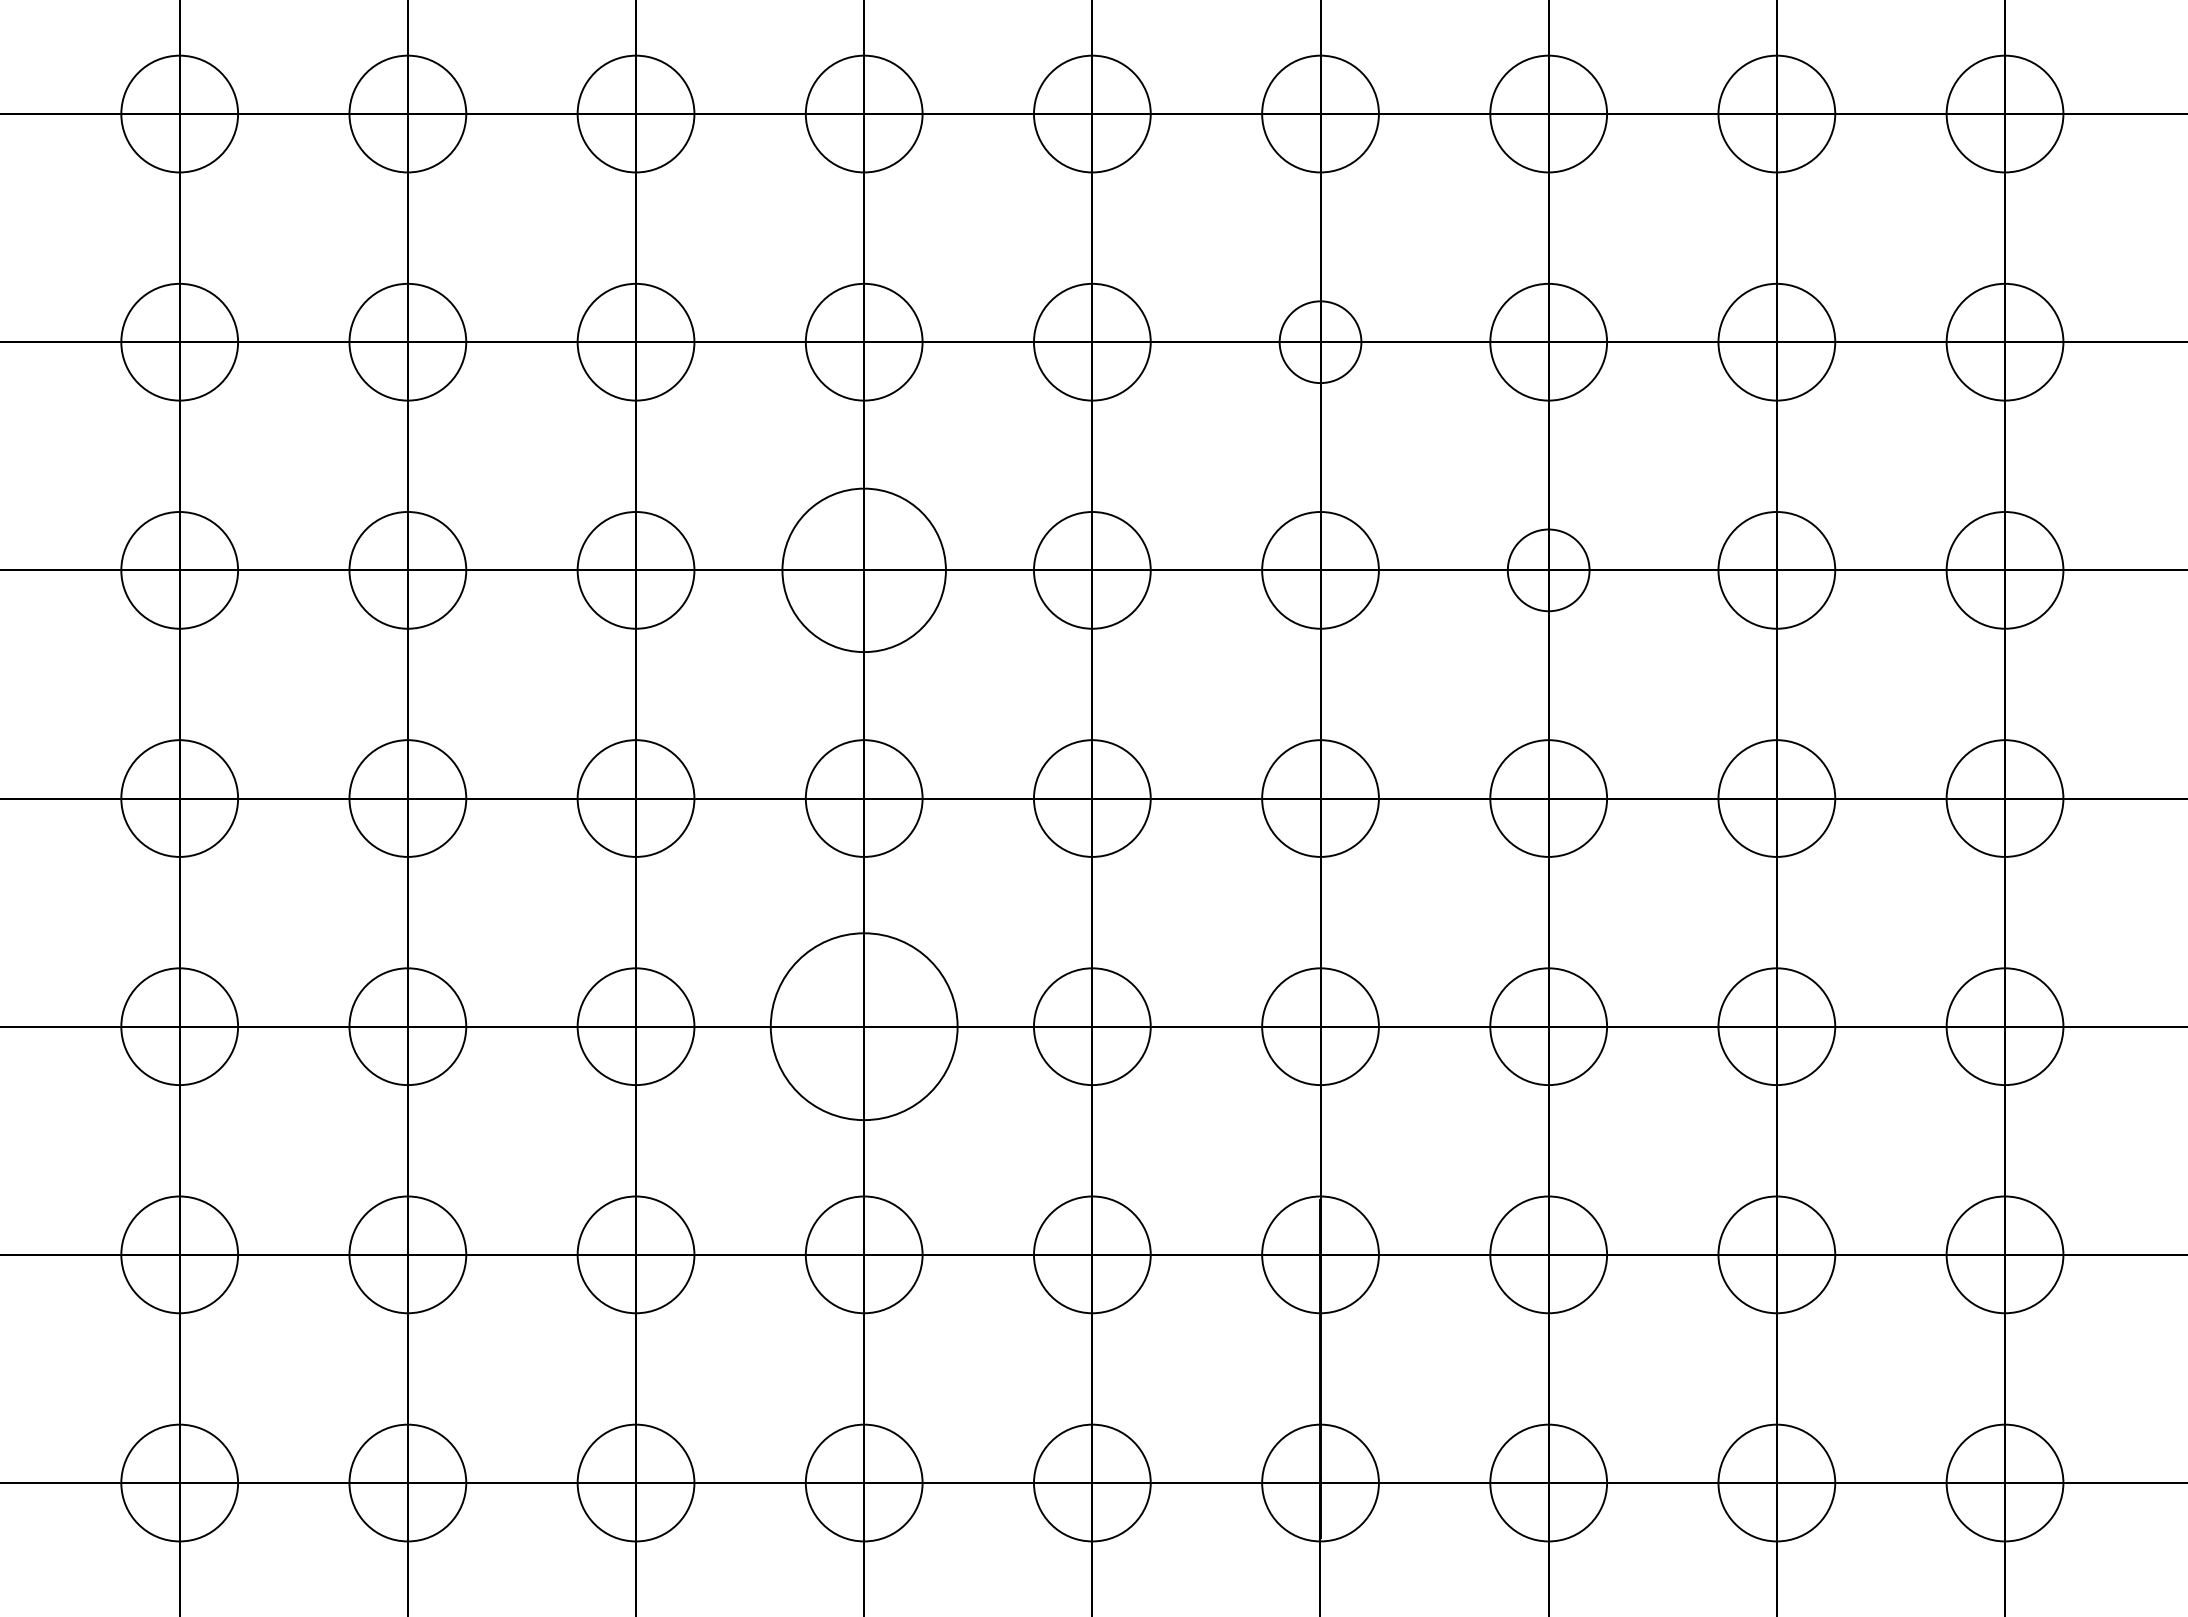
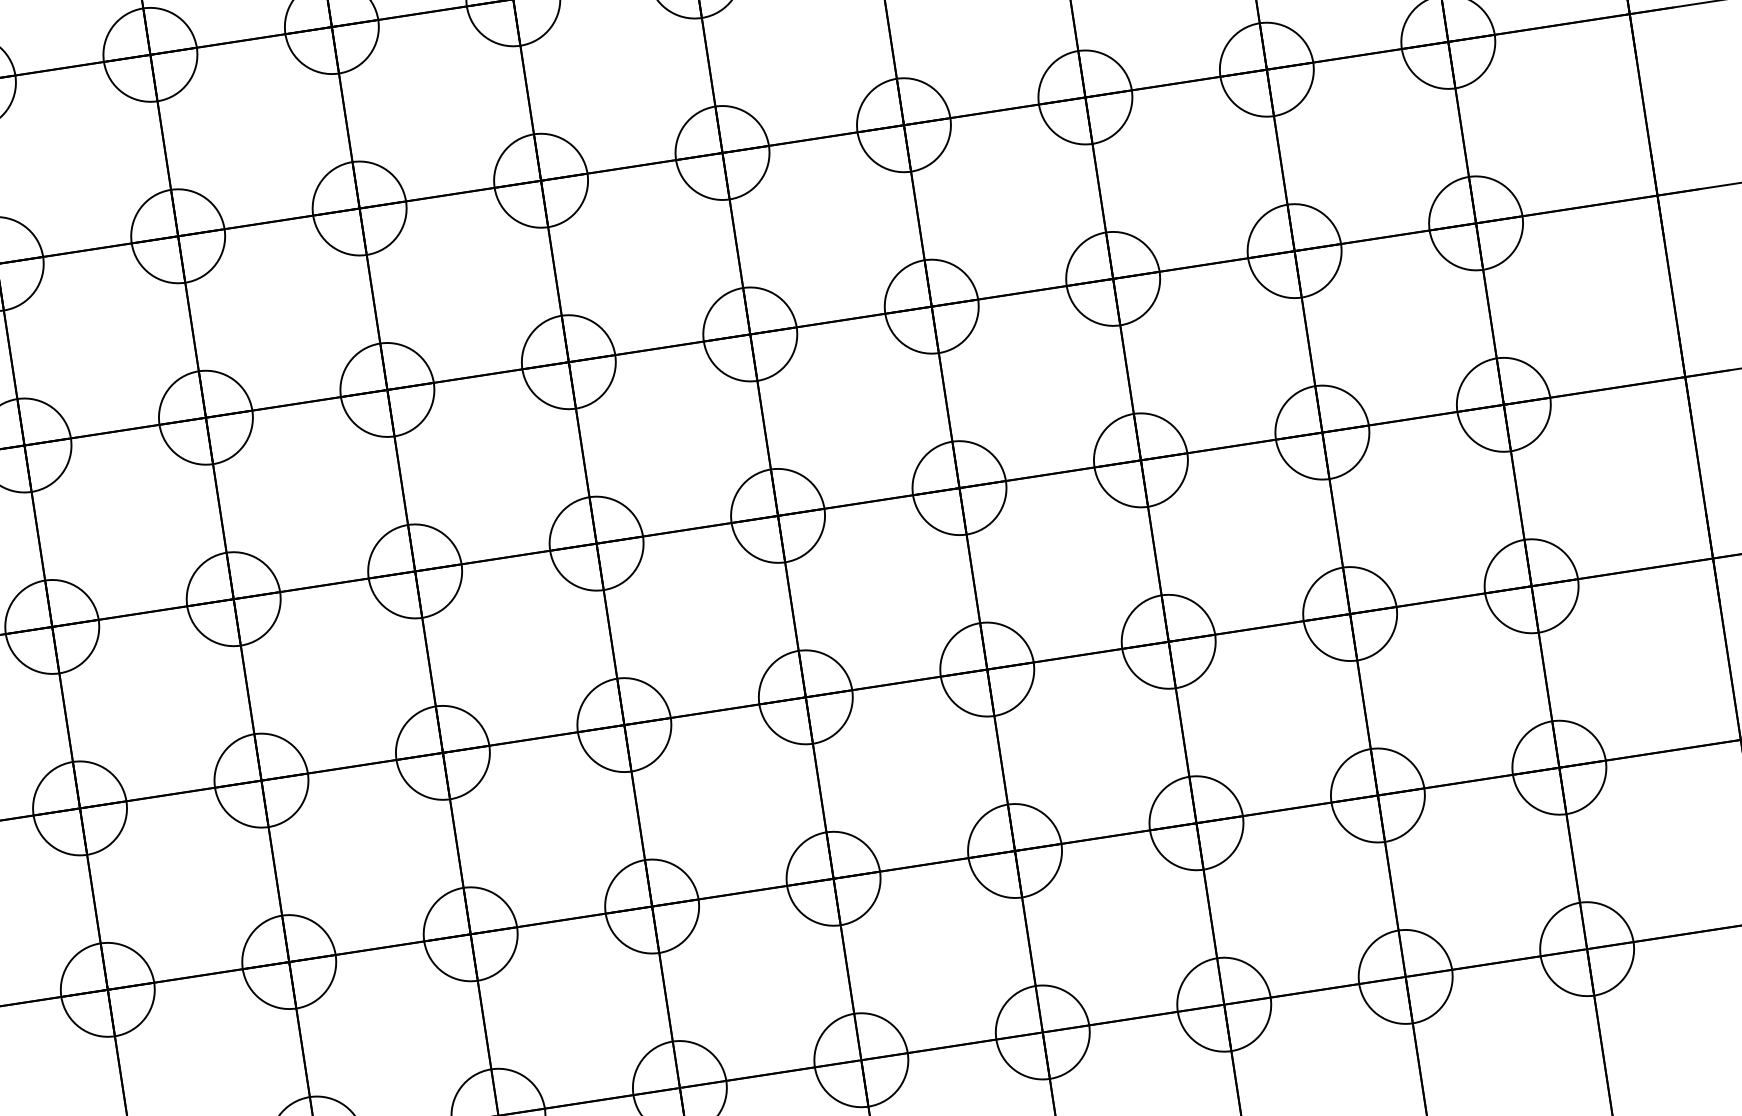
circle: (1320, 341) -> (903, 124), size x1.43
circle: (863, 570) -> (568, 362), size x0.71
circle: (1548, 570) -> (1113, 279), size x1.43
circle: (863, 1026) -> (623, 725), size x0.62

